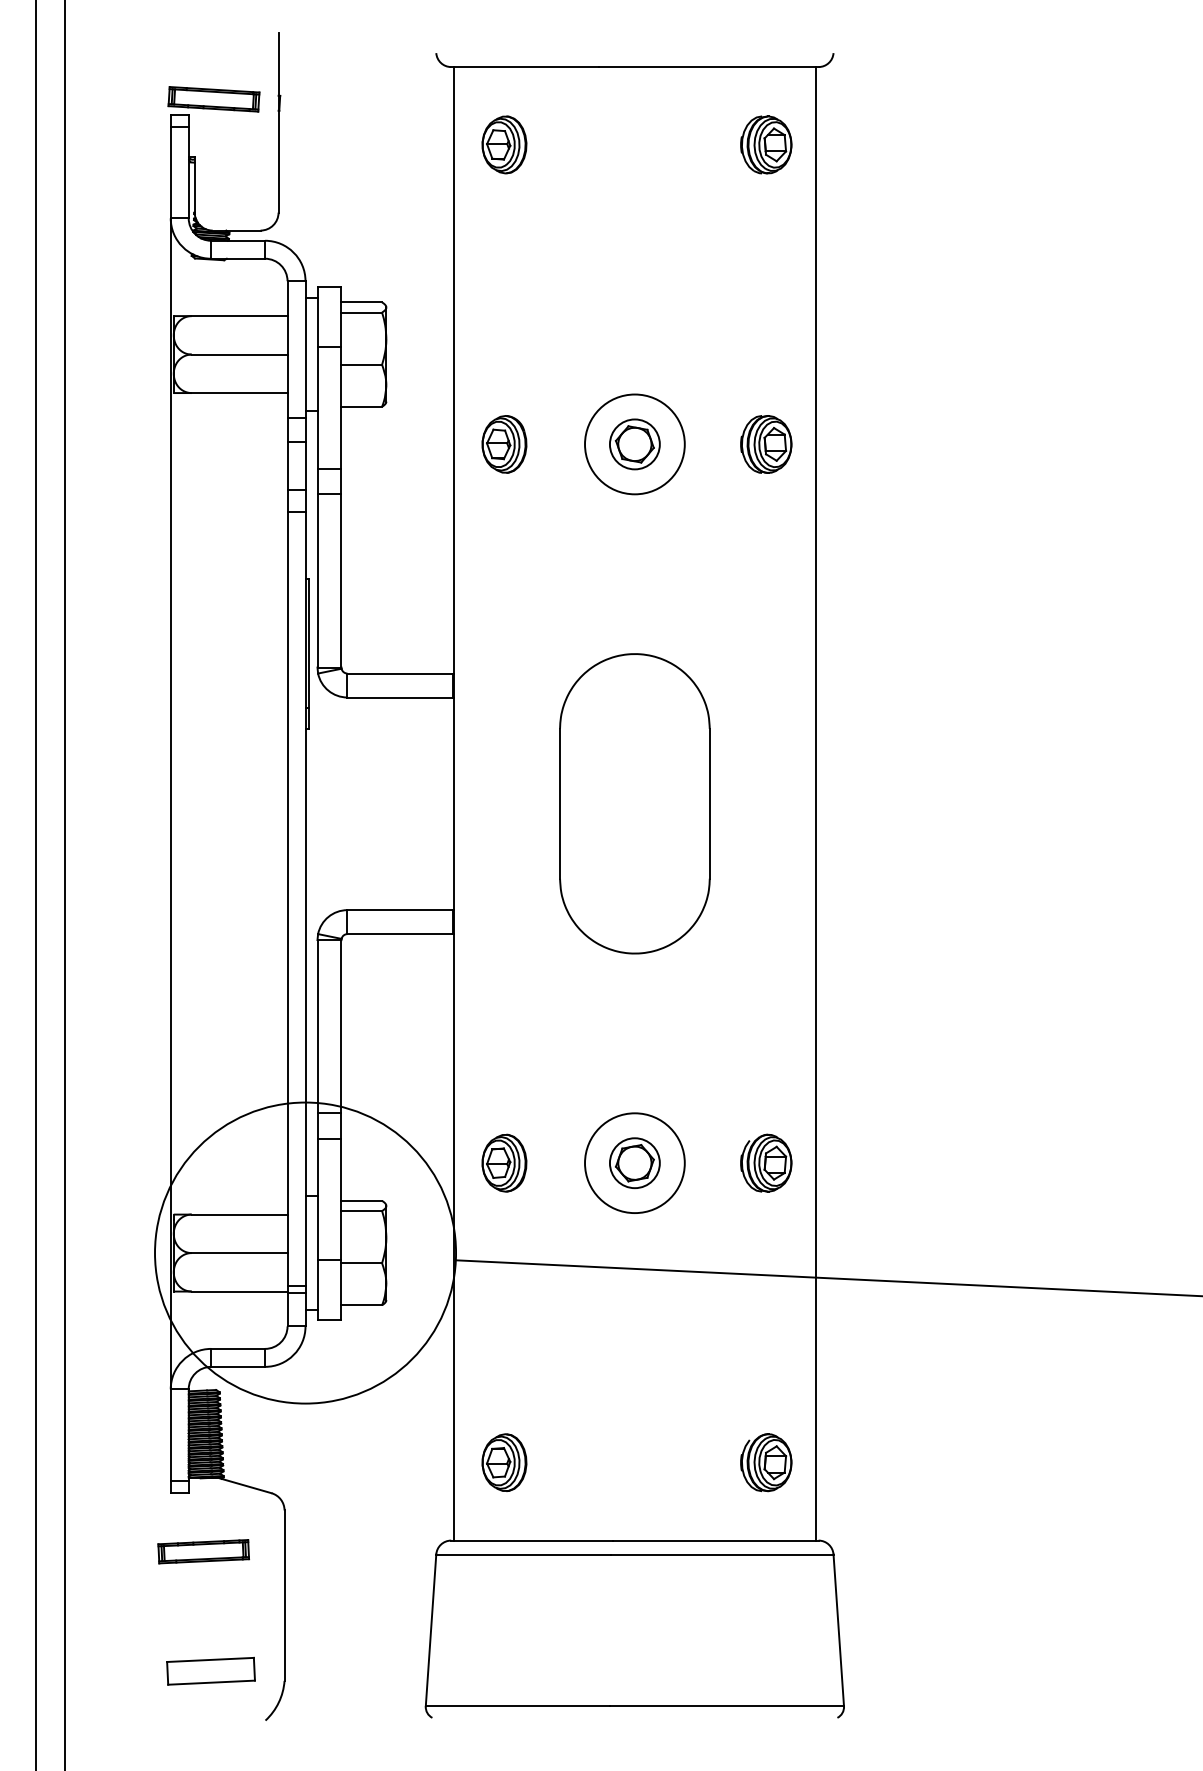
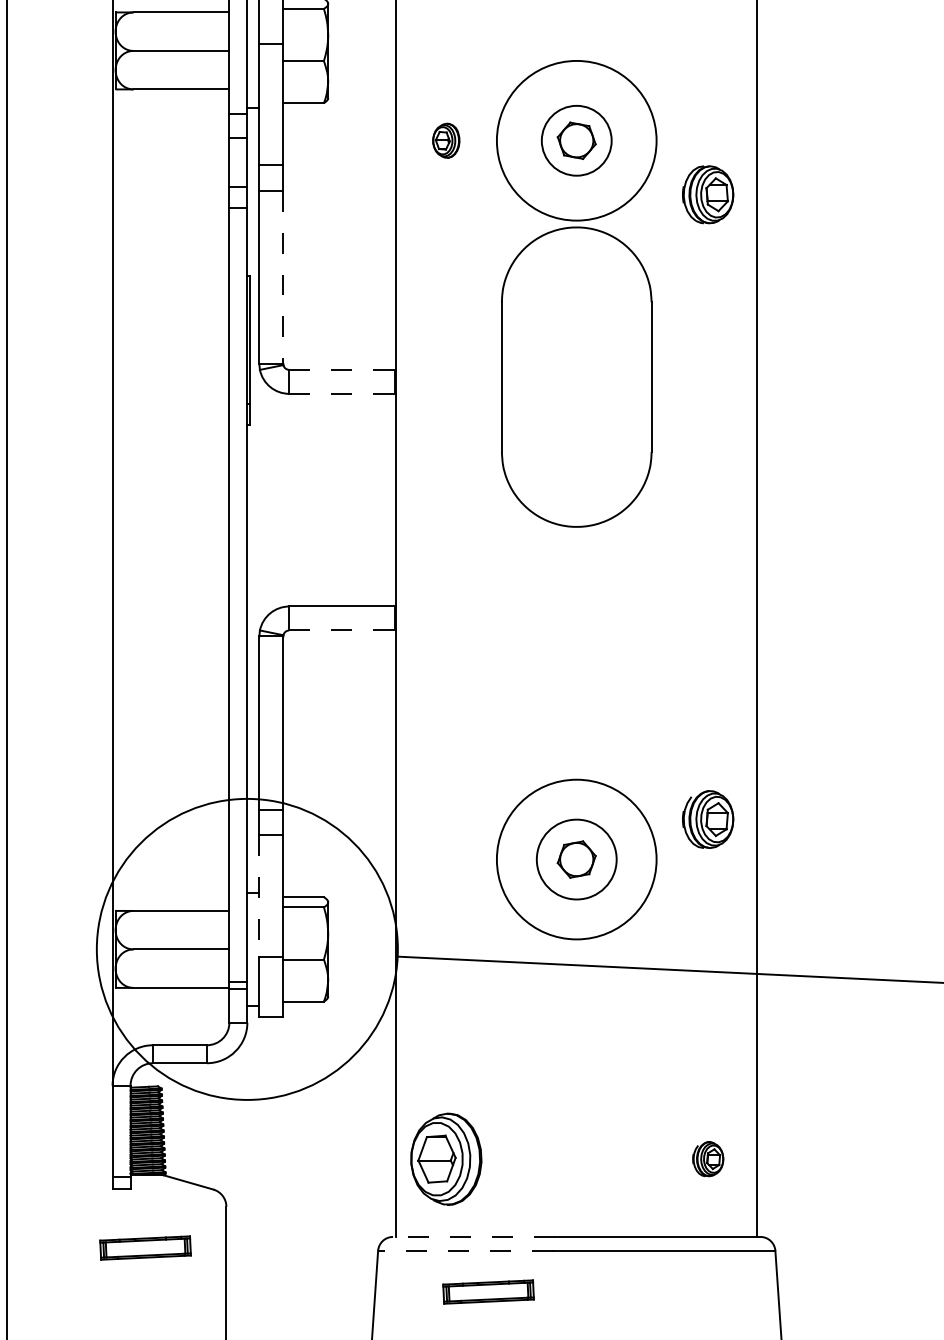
part: (504, 444) -> (446, 140), size x0.6
circle: (634, 444) -> (576, 140), size x1.4
circle: (634, 444) -> (576, 140), size x1.6
part: (766, 444) -> (708, 194), moved
line: (341, 580) -> (283, 276), solid -> dashed
line: (400, 673) -> (342, 369), solid -> dashed
line: (400, 697) -> (342, 393), solid -> dashed
part: (634, 803) -> (576, 376), moved
line: (400, 934) -> (342, 630), solid -> dashed
part: (504, 1162) -> (446, 858), removed
part: (766, 1162) -> (708, 818), moved
circle: (634, 1163) -> (576, 859), size x1.6
circle: (634, 1163) -> (576, 859), size x1.6
line: (317, 1199) -> (259, 895), solid -> dashed
part: (504, 1462) -> (446, 1158), size x1.6
part: (766, 1462) -> (708, 1158), size x0.6
line: (532, 1540) -> (474, 1236), solid -> dashed
line: (523, 1554) -> (465, 1250), solid -> dashed
part: (546, 1595) -> (488, 1291), added

